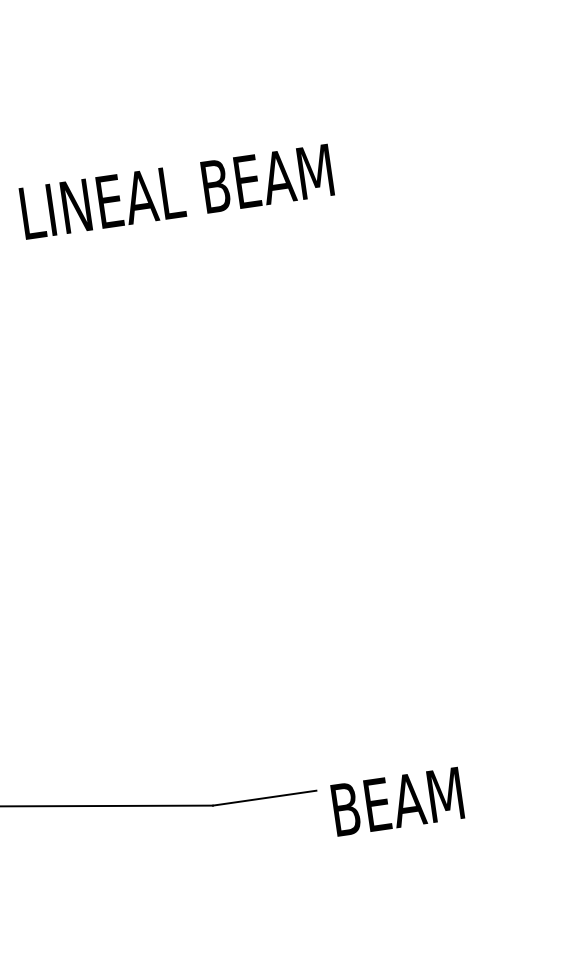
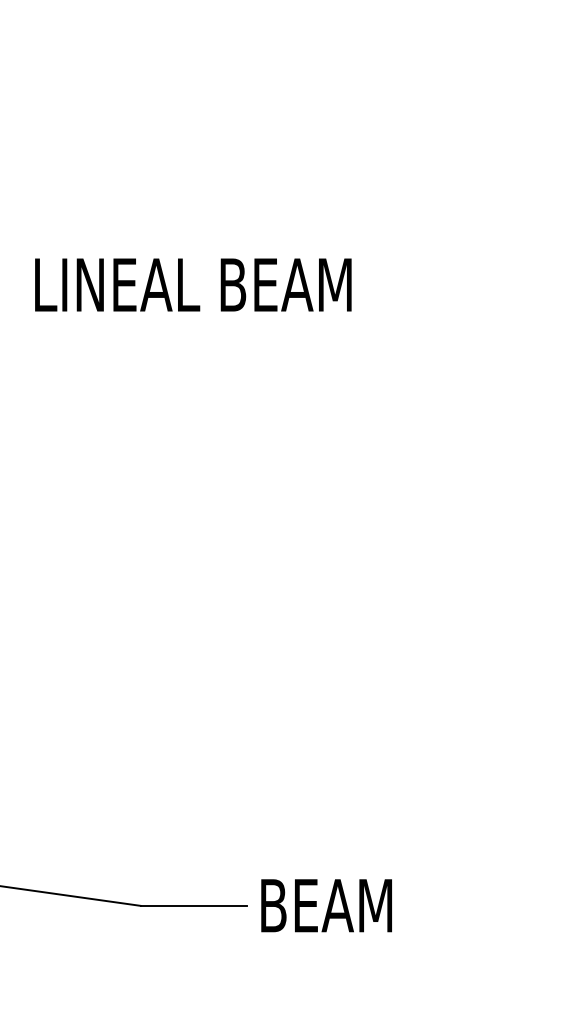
text: (397, 801) -> (326, 905), moved

